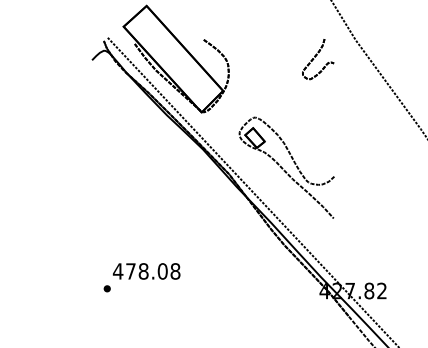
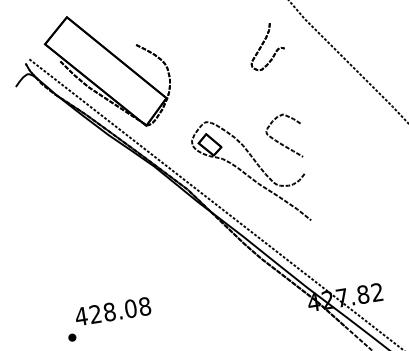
curve: (317, 145) -> (280, 142), added
text: (130, 271) -> (95, 314), 478.08 -> 428.08

